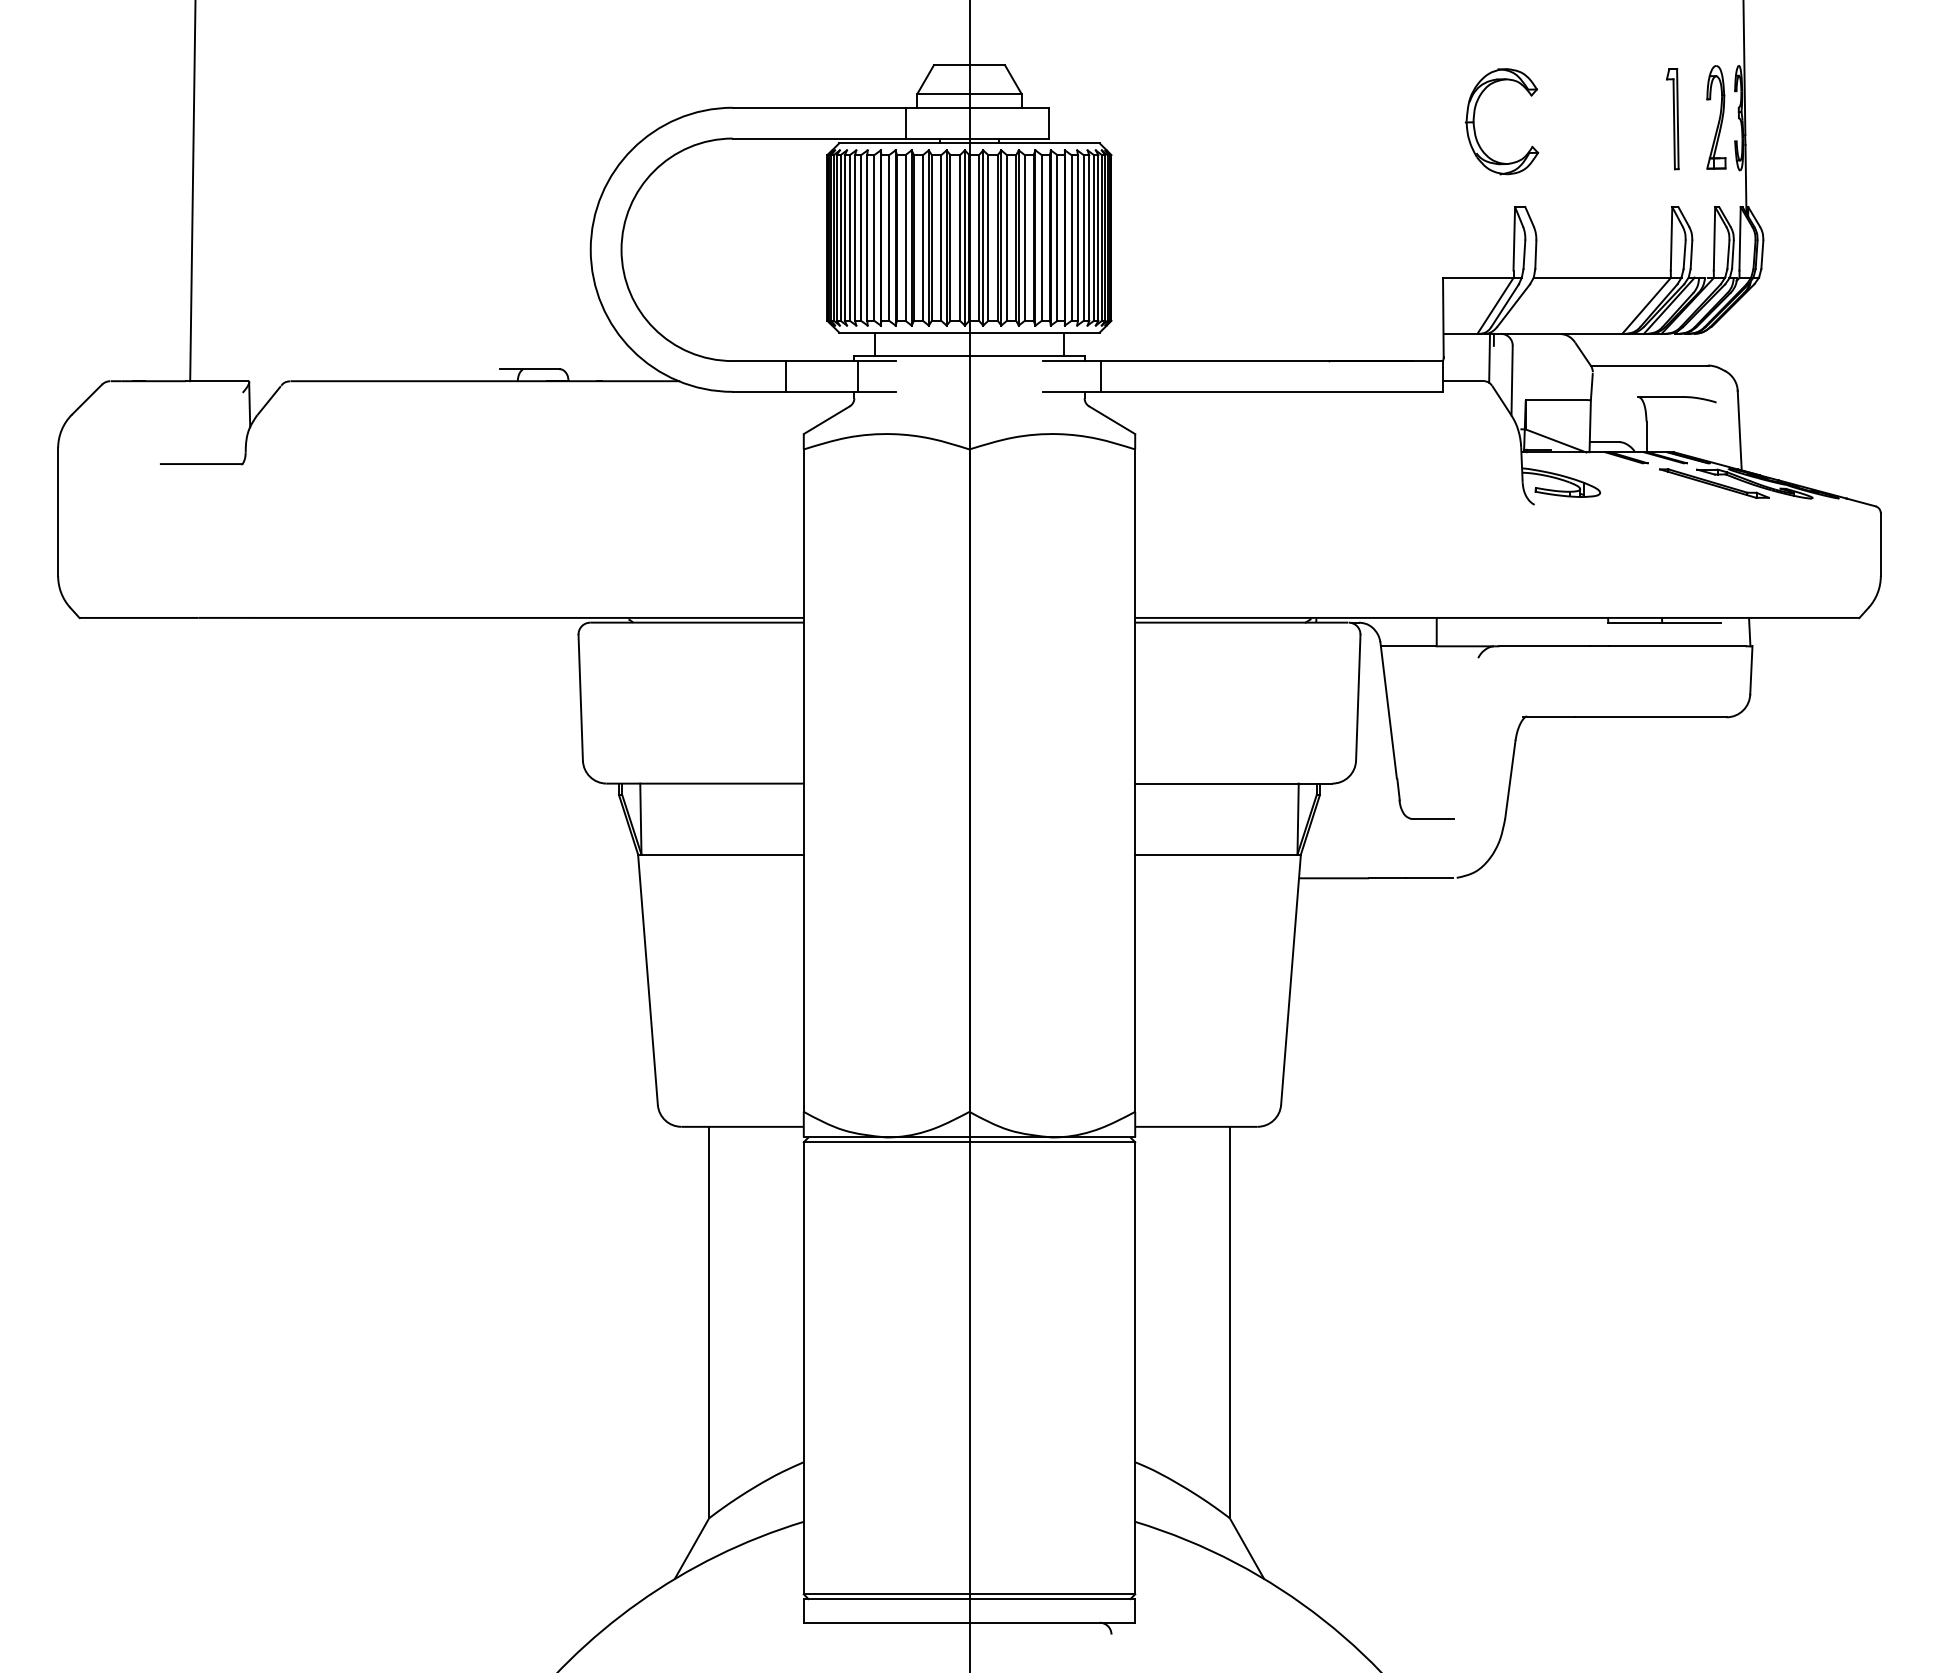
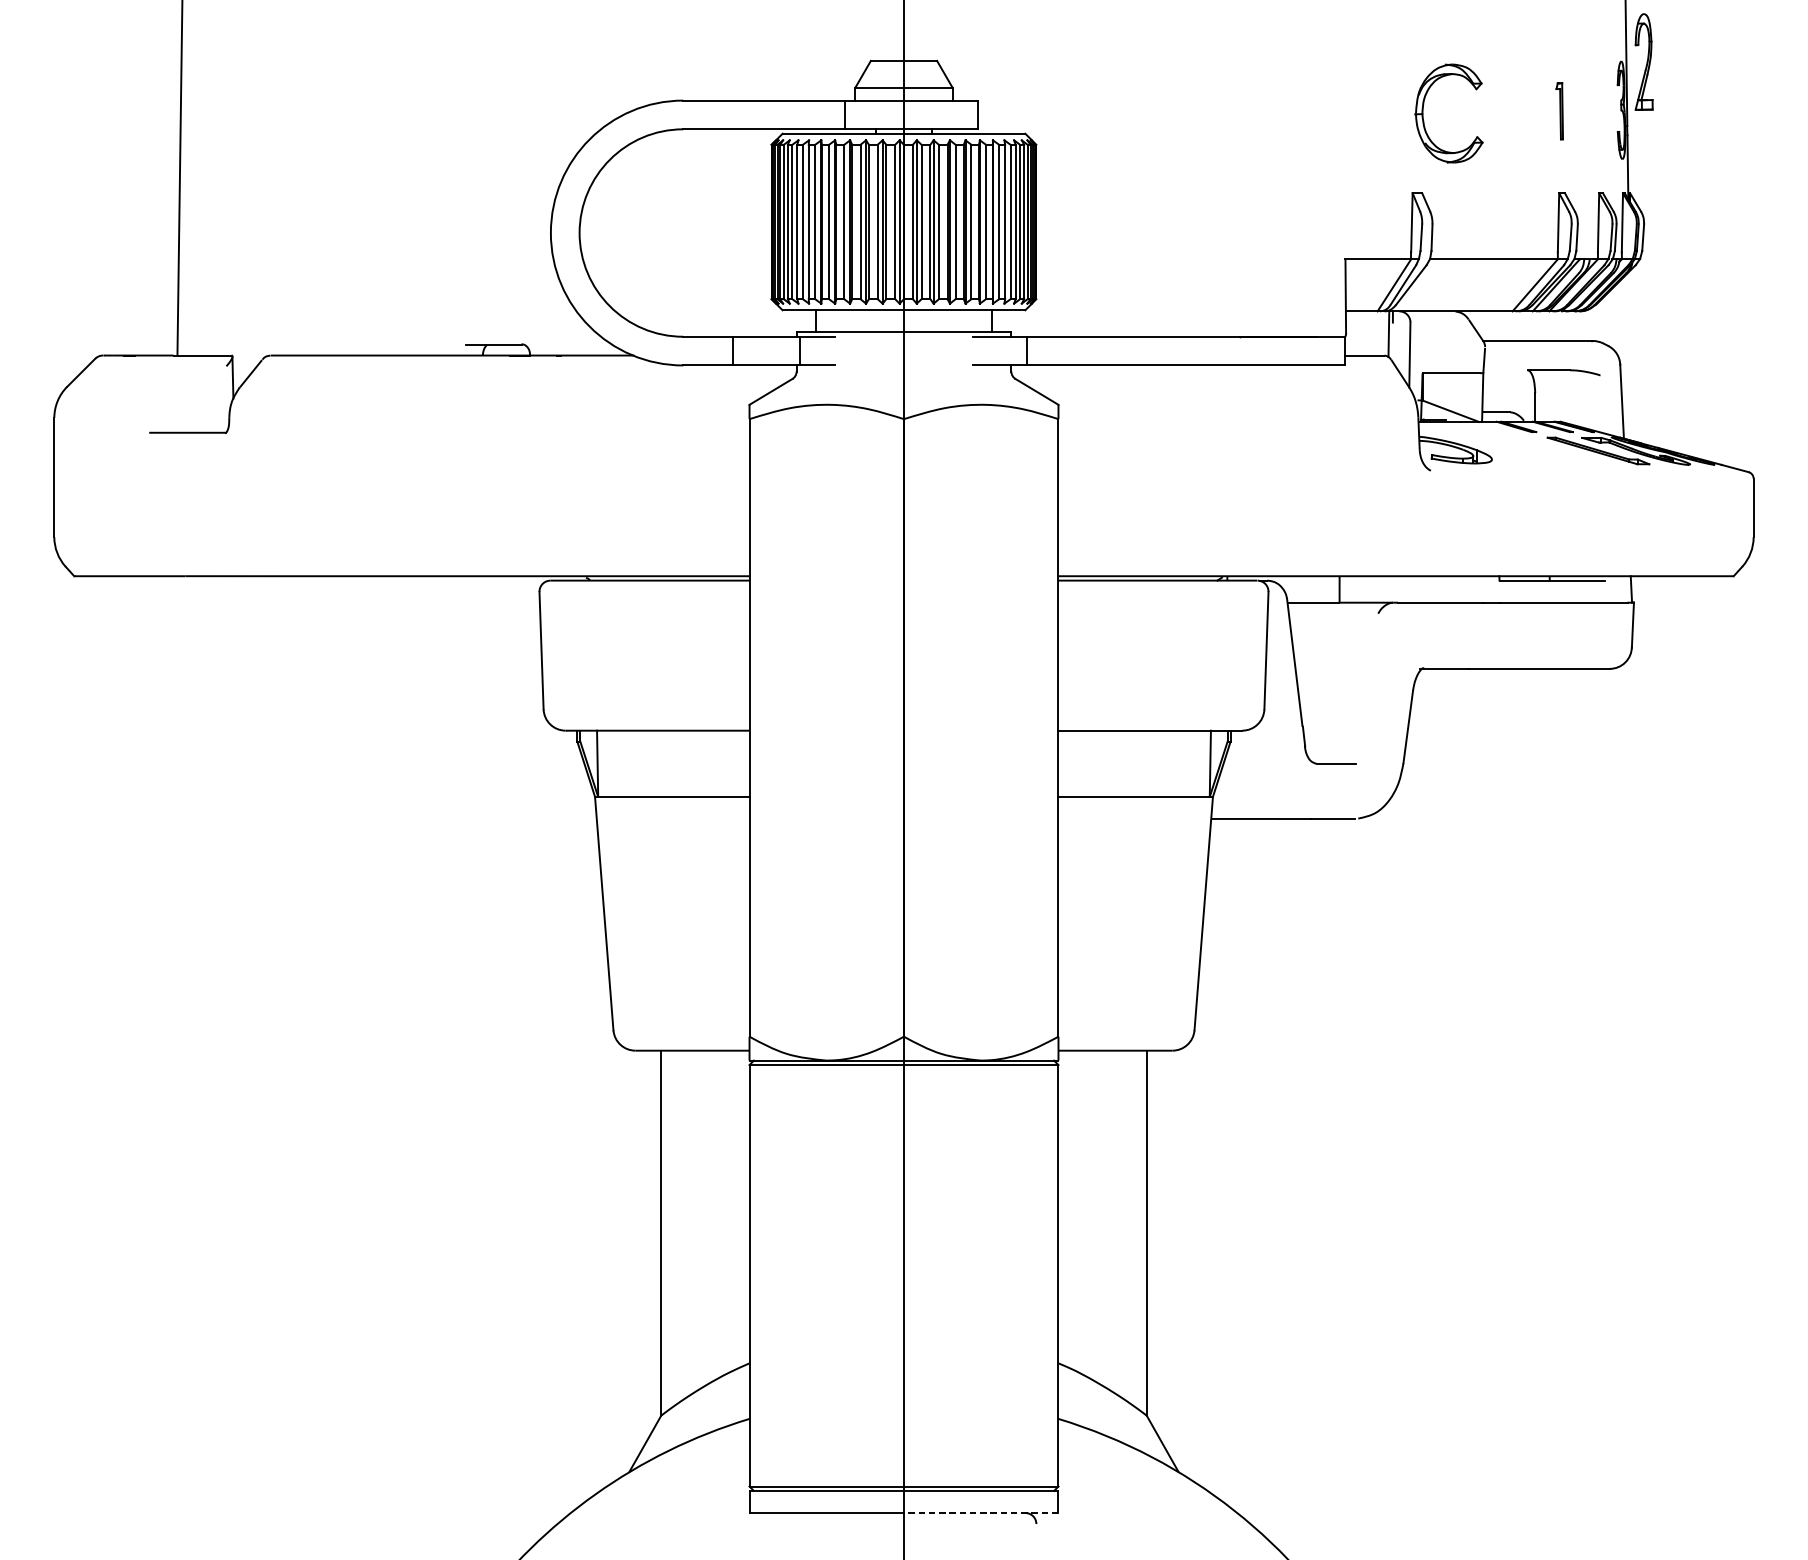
part: (1716, 117) -> (1644, 62), moved
part: (1672, 119) -> (1559, 111), size x0.6
part: (1475, 128) -> (1424, 119), moved
line: (1052, 1622) -> (981, 1512), solid -> dashed

